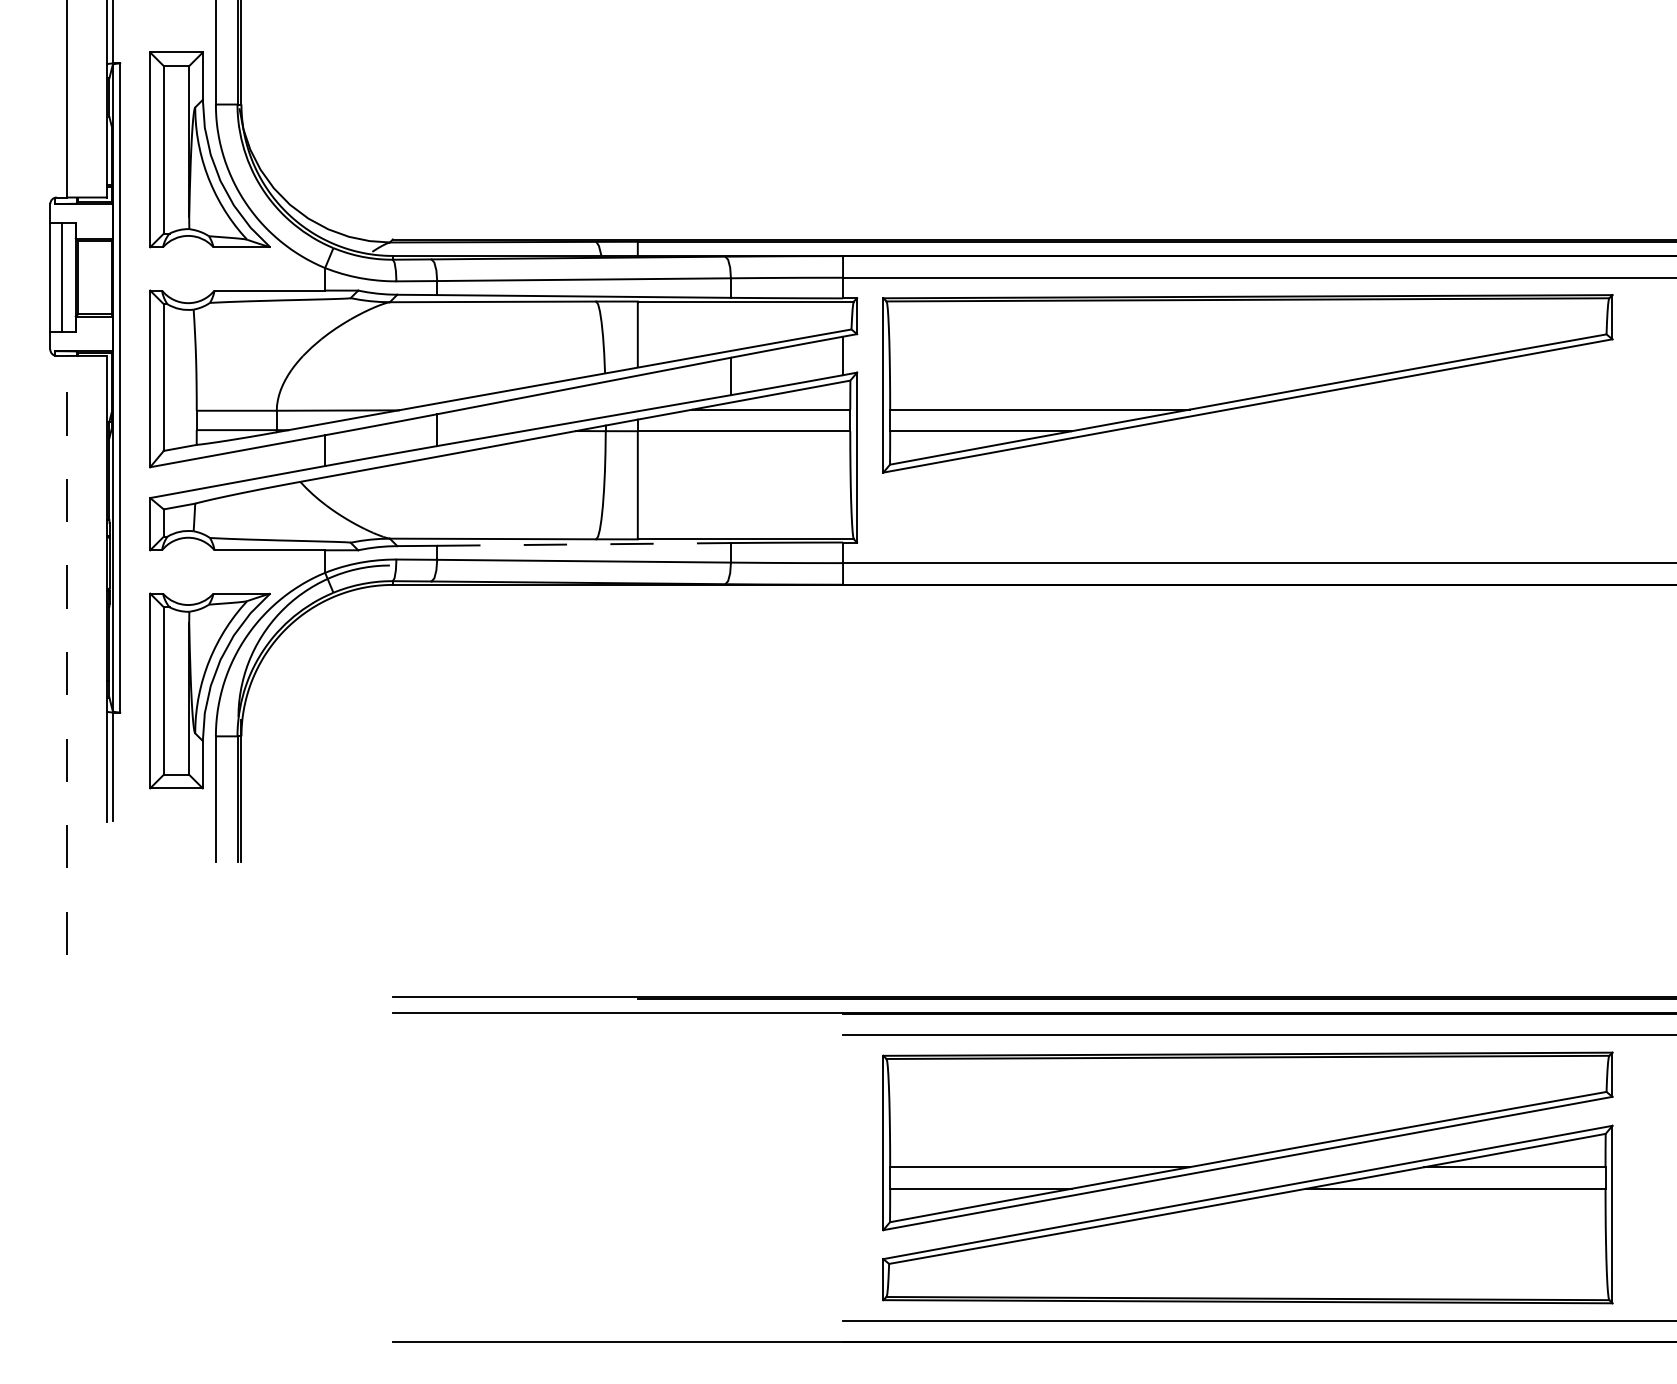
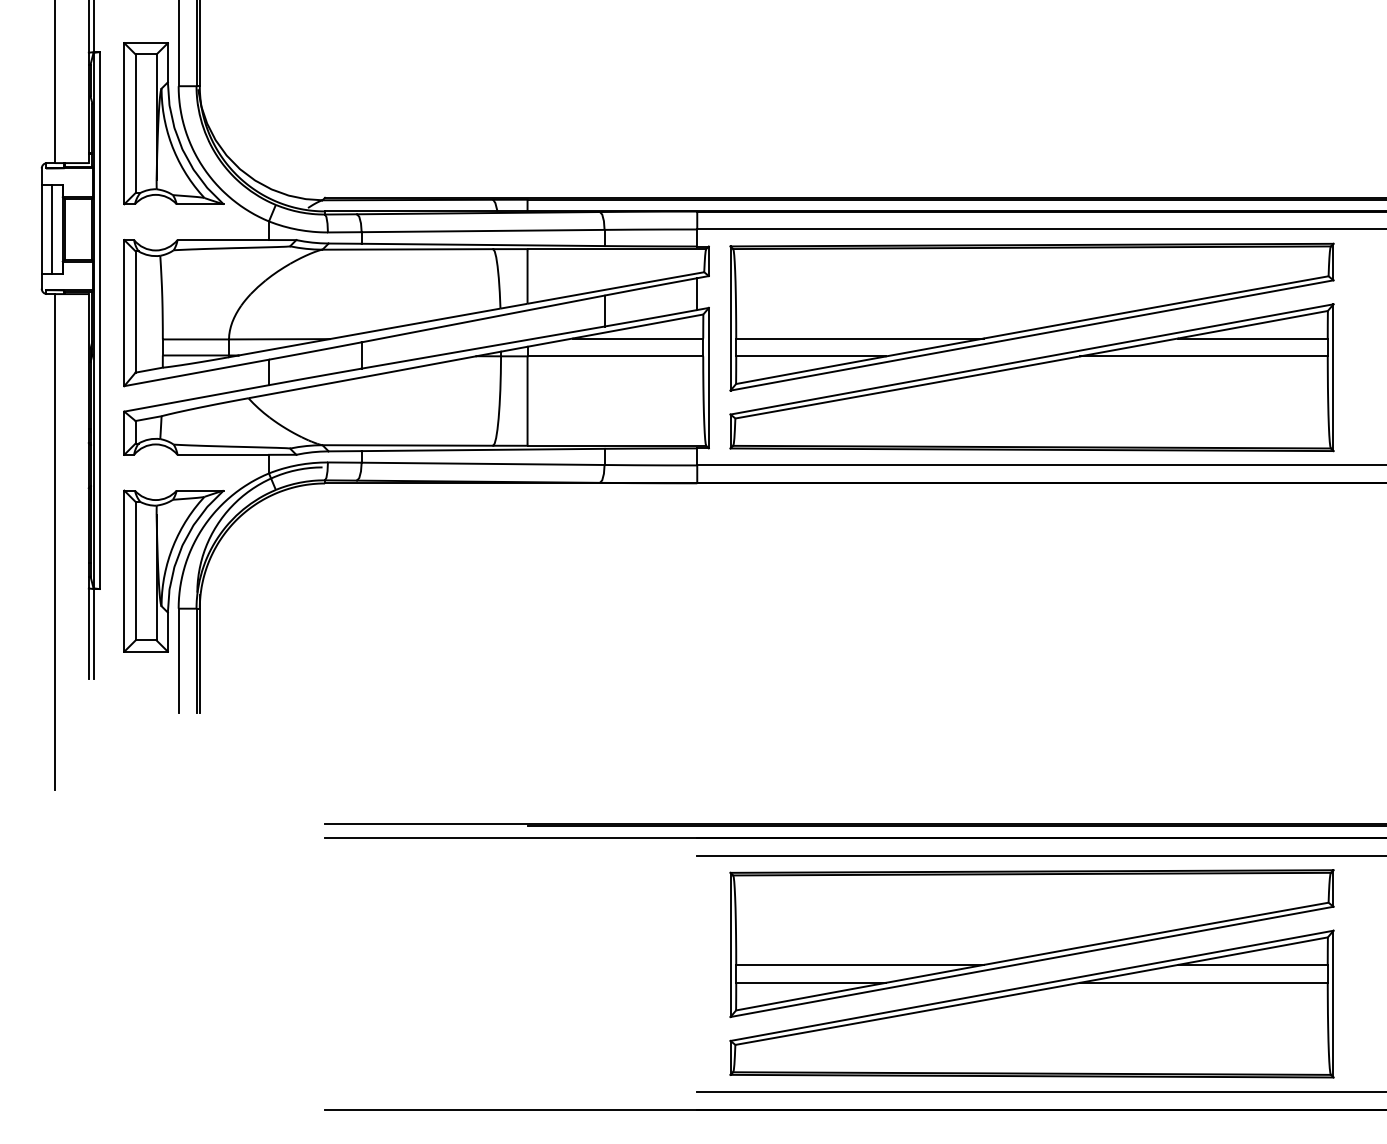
part: (1247, 456) -> (1031, 377), added
line: (584, 544) -> (483, 450), dashed -> solid
line: (66, 655) -> (55, 541), dashed -> solid

